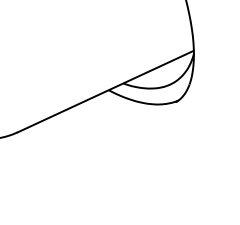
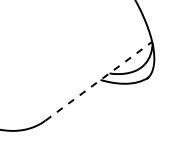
line: (107, 90) -> (99, 80), solid -> dashed

